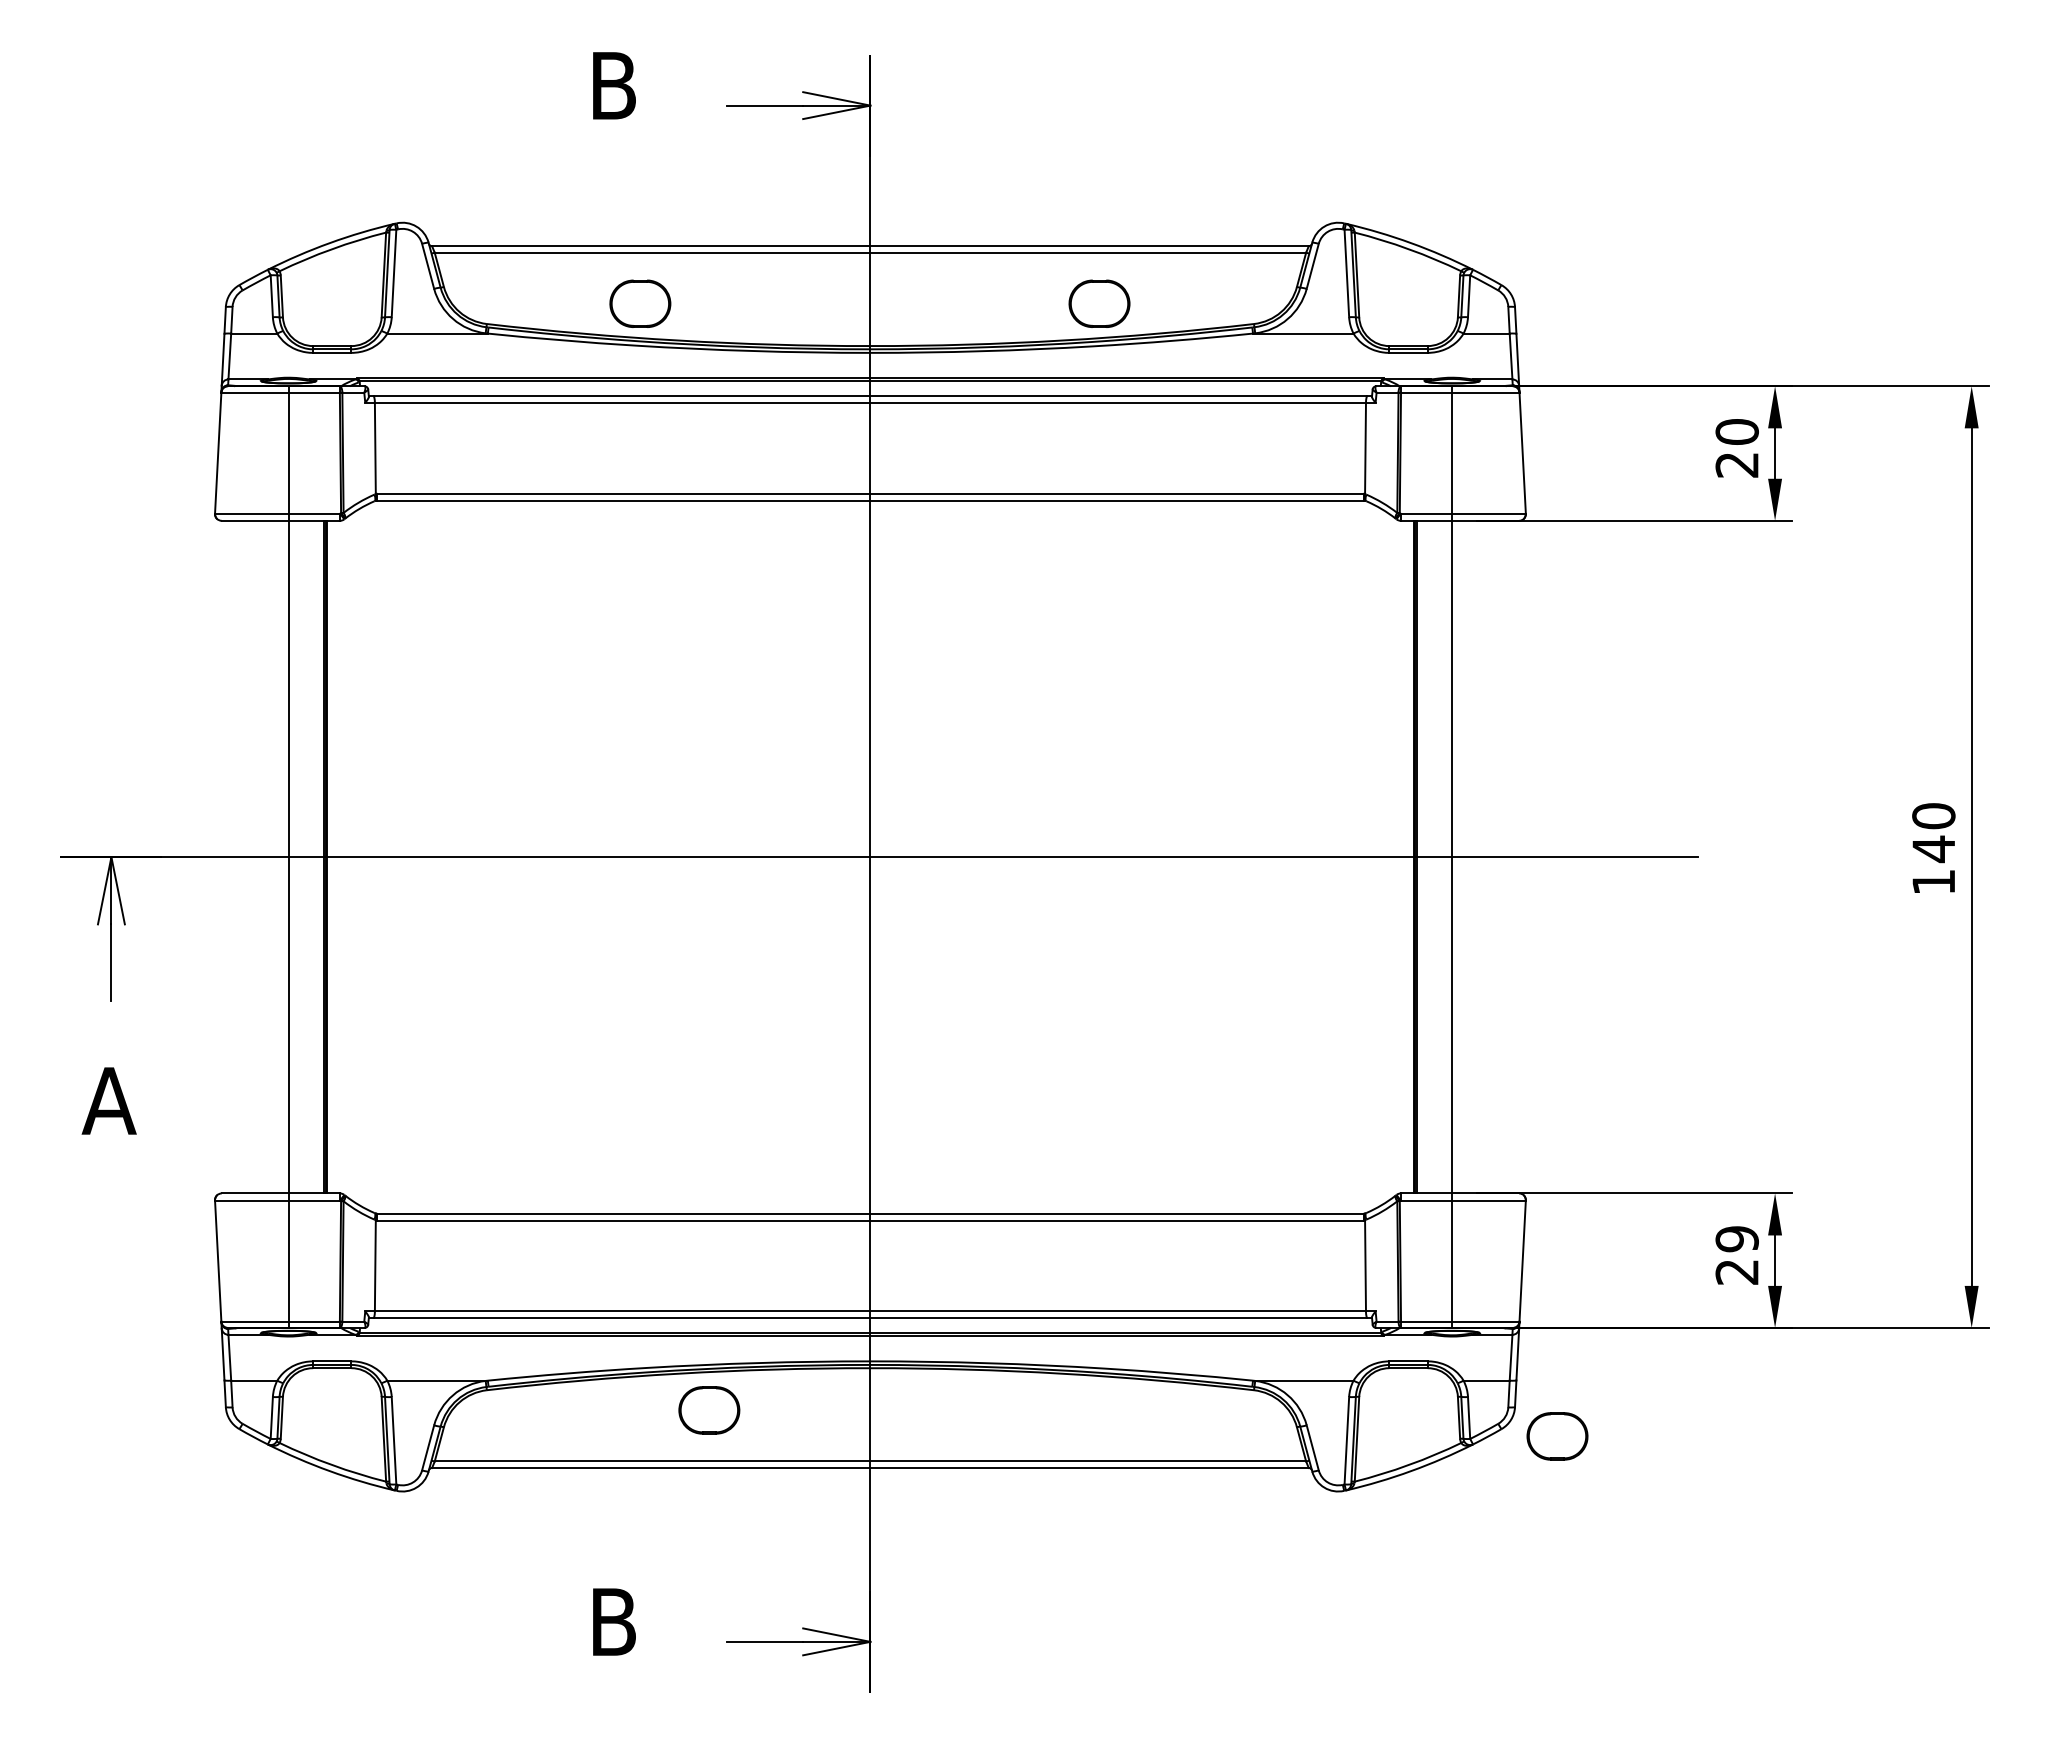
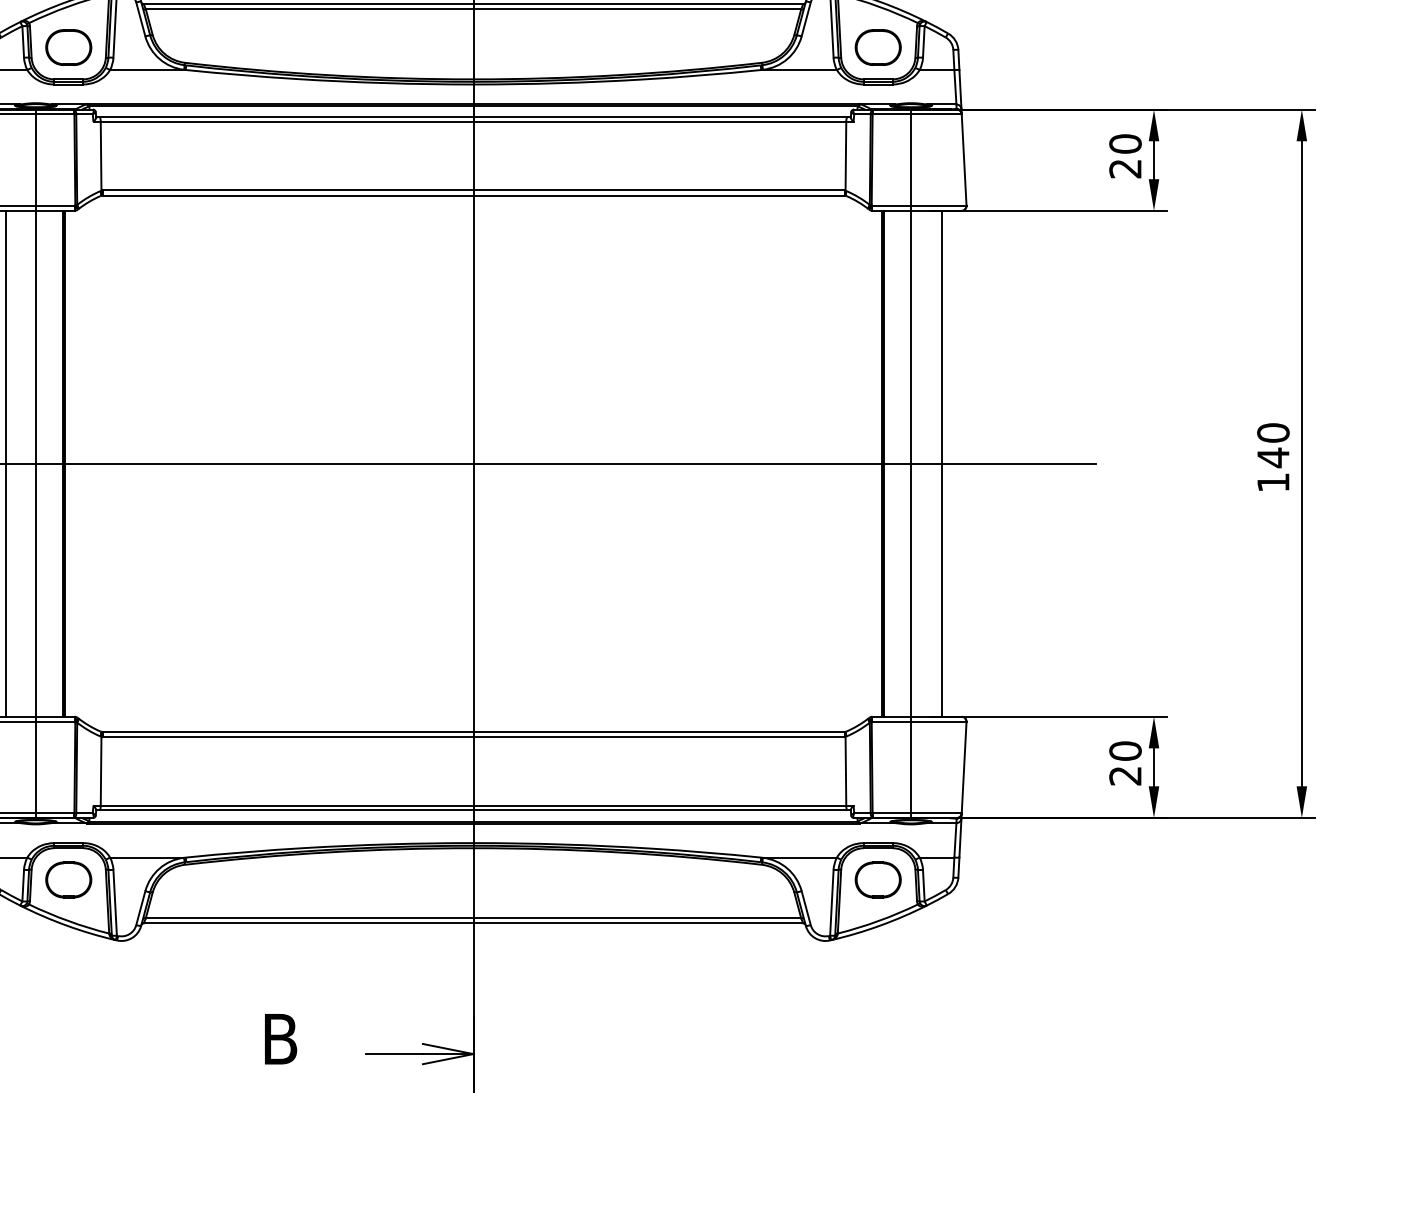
part: (640, 303) -> (68, 47), moved
part: (1099, 303) -> (878, 47), moved
line: (248, 856) -> (5, 463), added
line: (1492, 856) -> (941, 463), added
text: (1736, 1239) -> (1124, 751), 29 -> 20
part: (709, 1410) -> (68, 880), moved
part: (1557, 1436) -> (878, 880), moved

